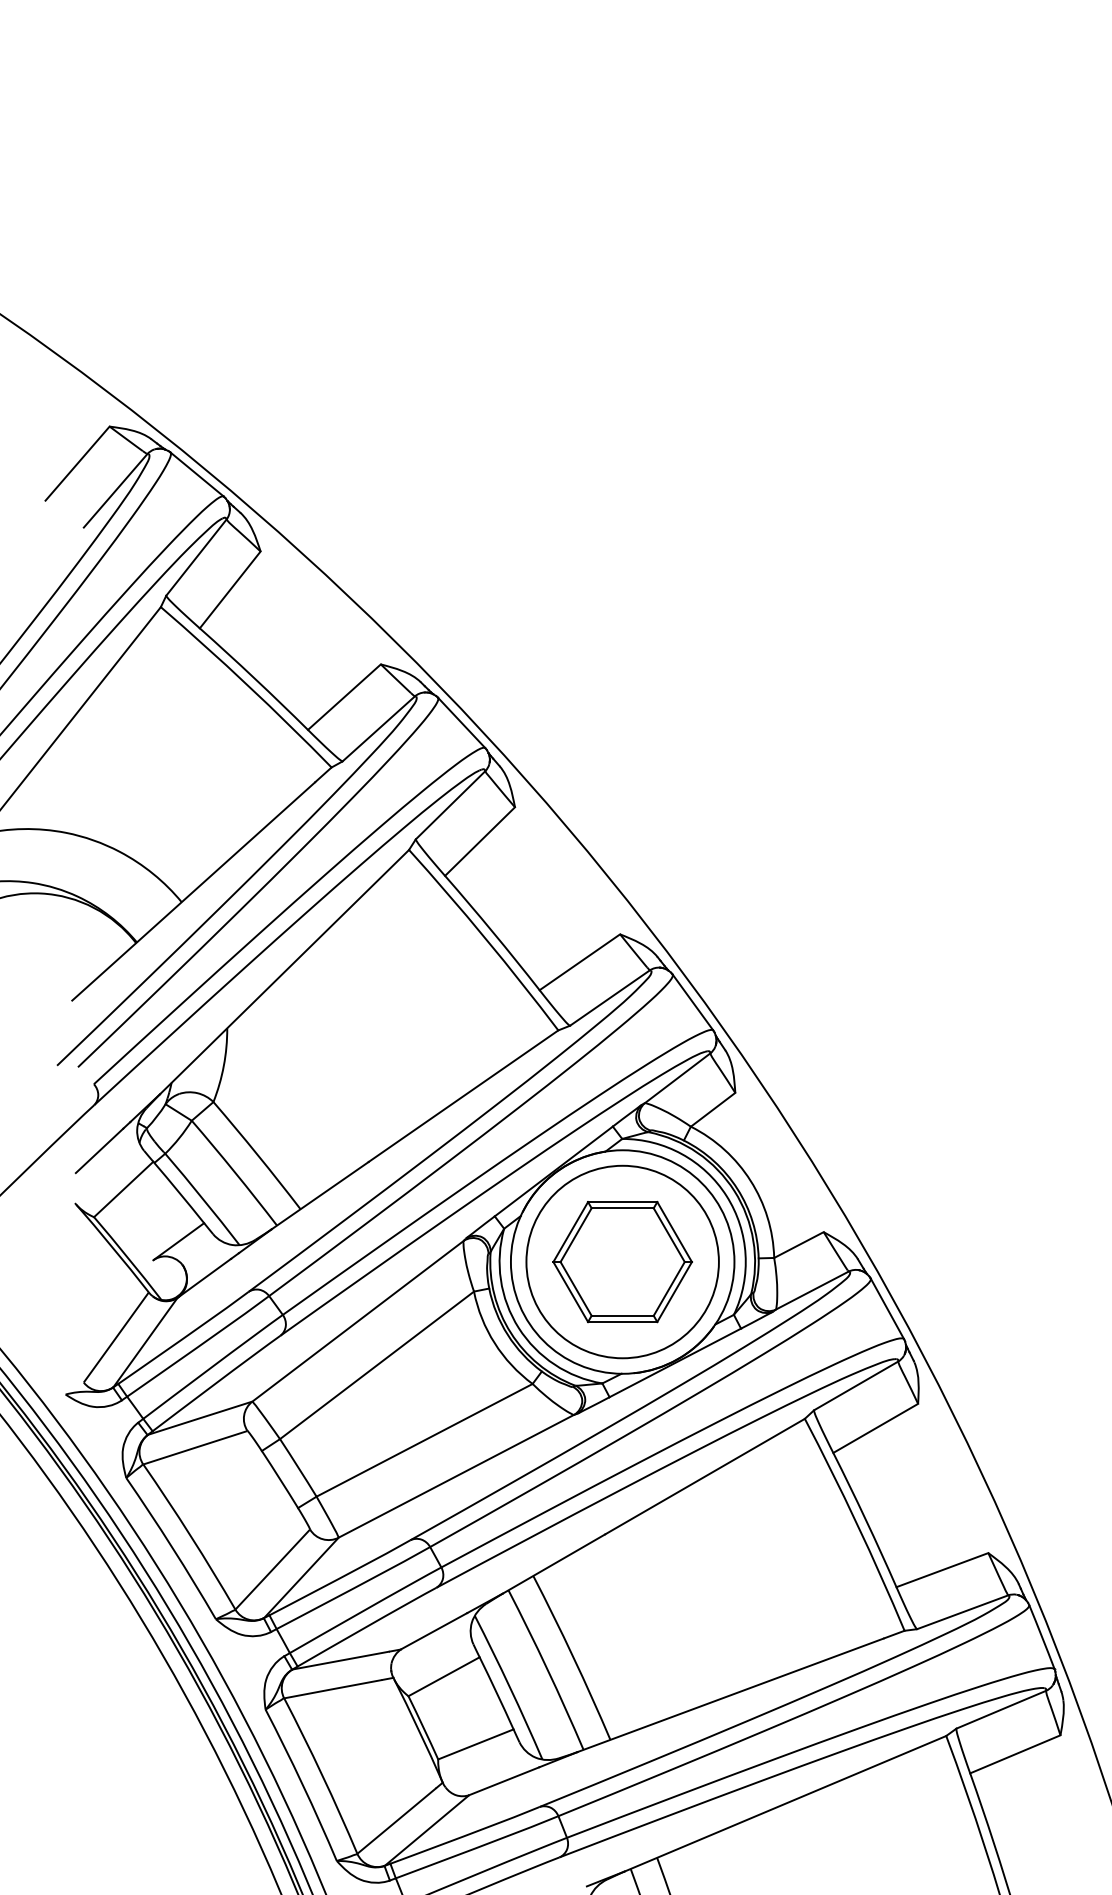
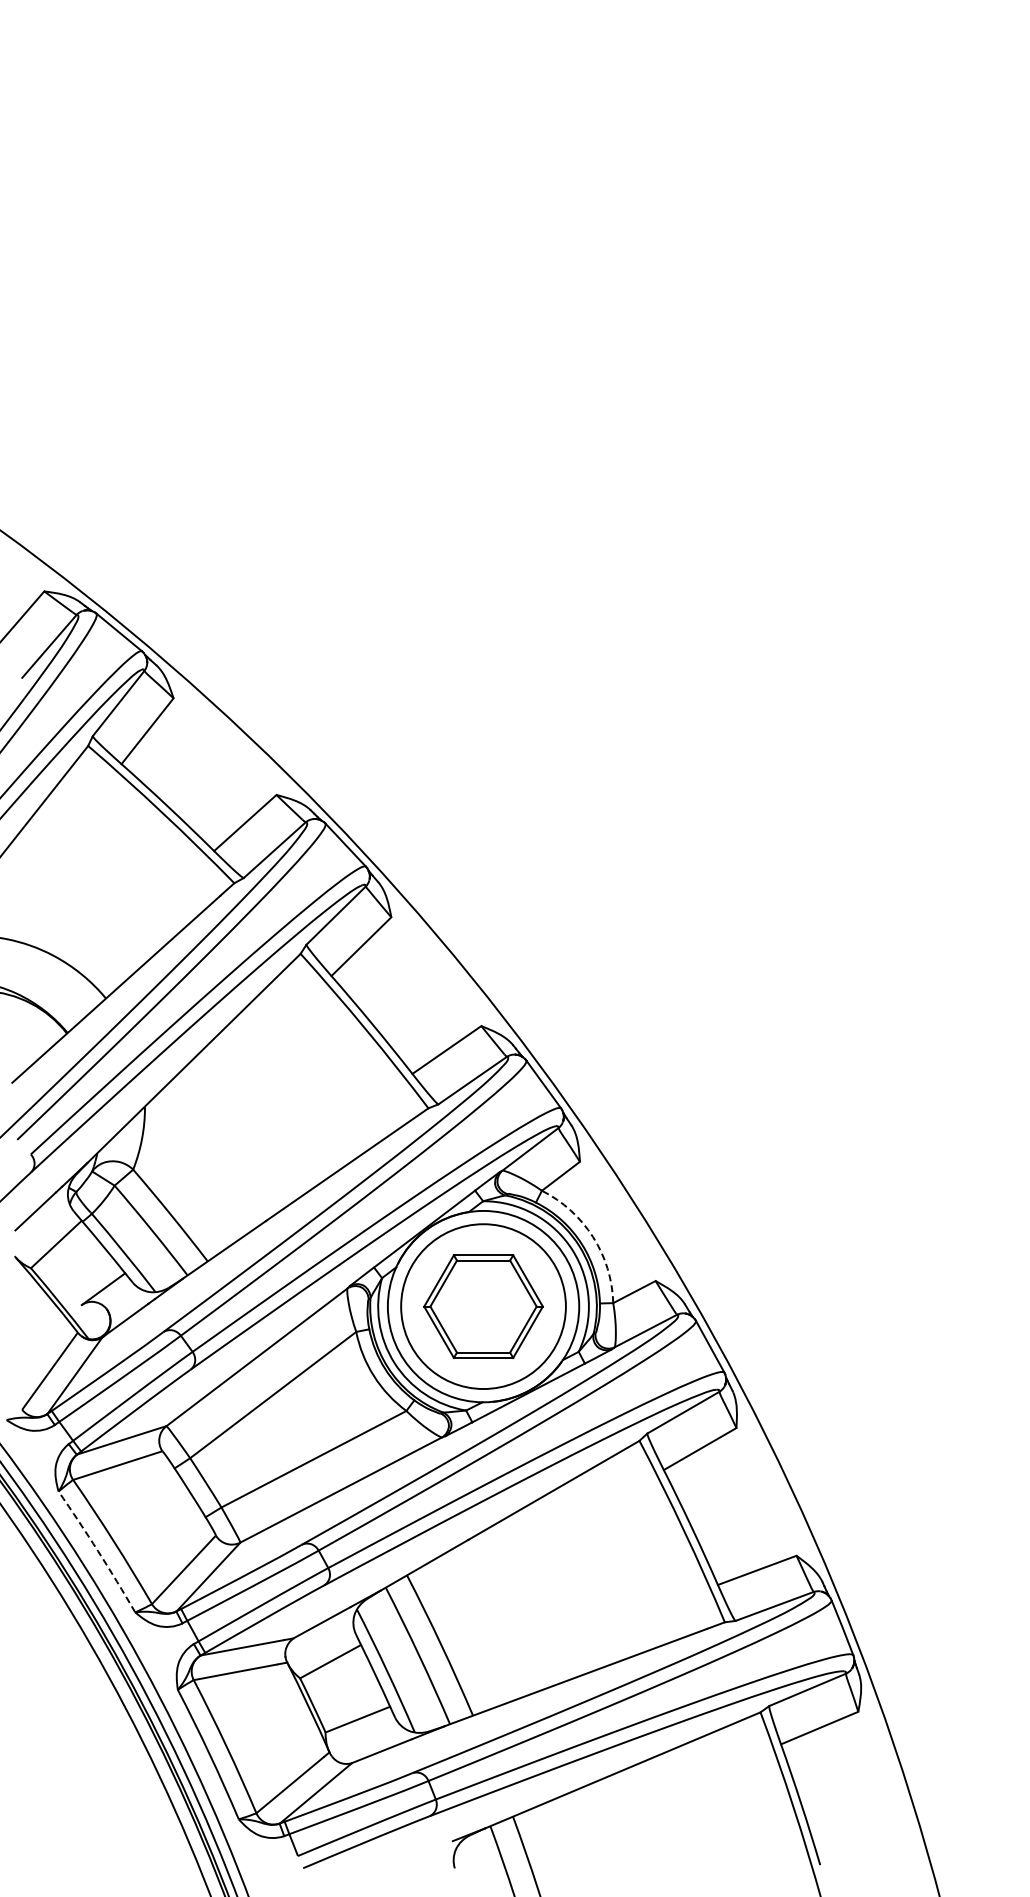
arc: (751, 1181) -> (593, 1237), solid -> dashed
arc: (172, 1548) -> (98, 1551), solid -> dashed

